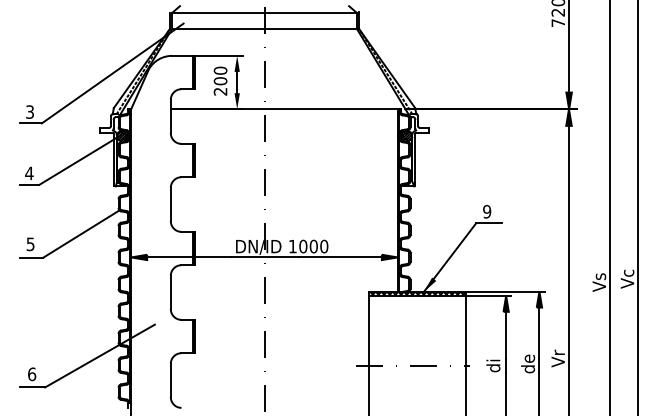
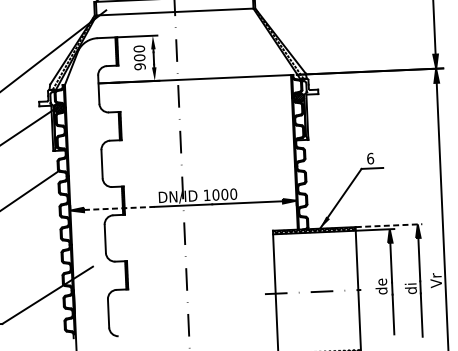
text: (220, 91) -> (140, 66), 200 -> 900
text: (487, 211) -> (370, 158), 9 -> 6
line: (188, 257) -> (119, 208), solid -> dashed
line: (506, 291) -> (389, 225), solid -> dashed
text: (493, 357) -> (381, 281), di -> de
text: (528, 358) -> (411, 281), de -> di

